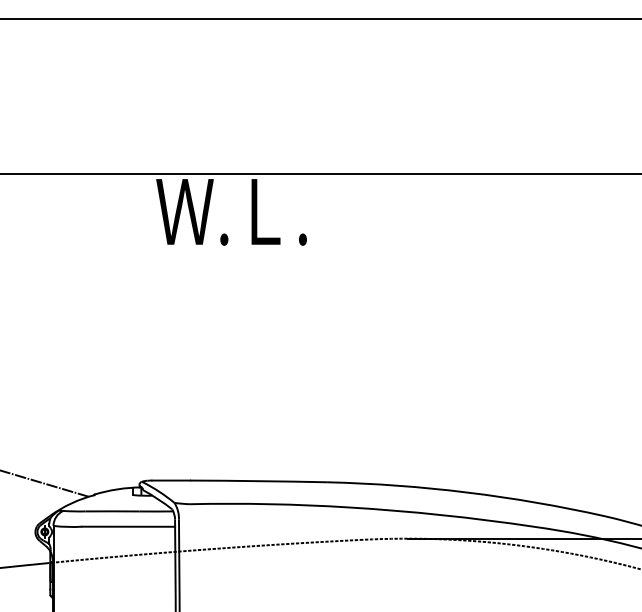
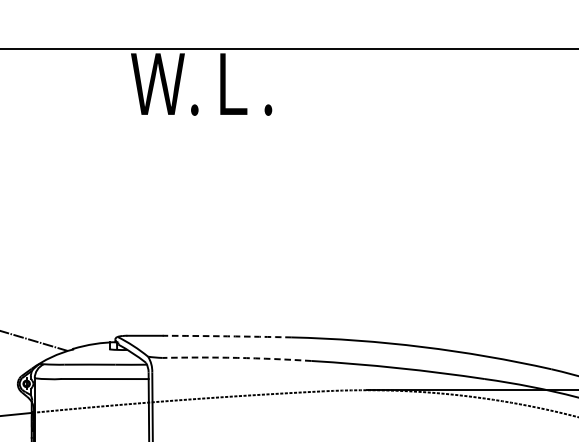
arc: (259, 481) -> (227, 336), solid -> dashed
arc: (269, 504) -> (237, 358), solid -> dashed

